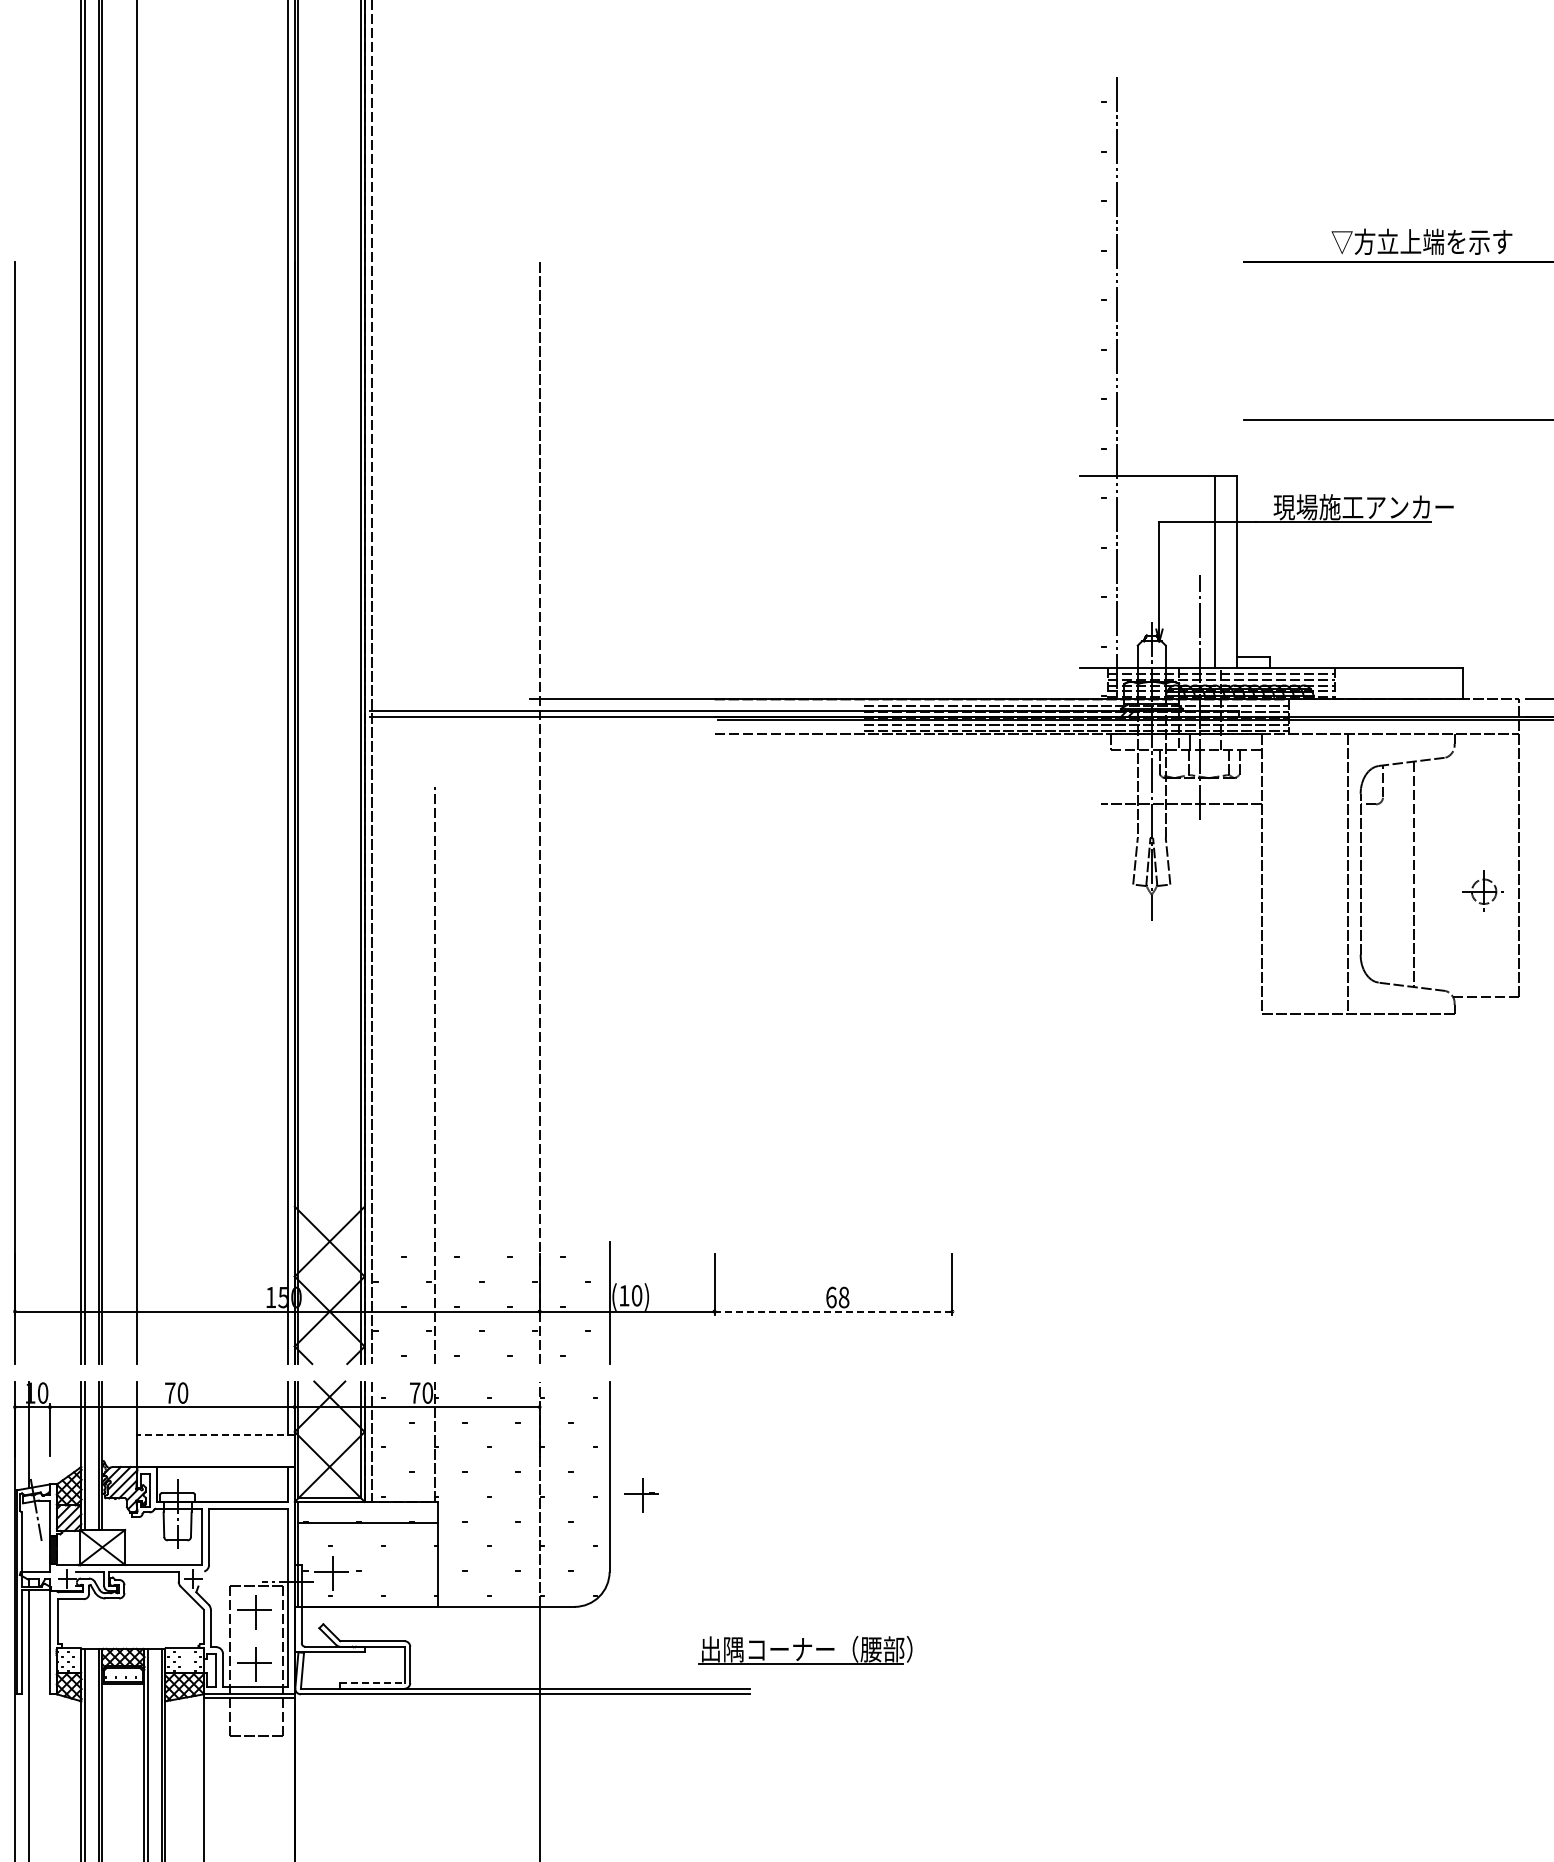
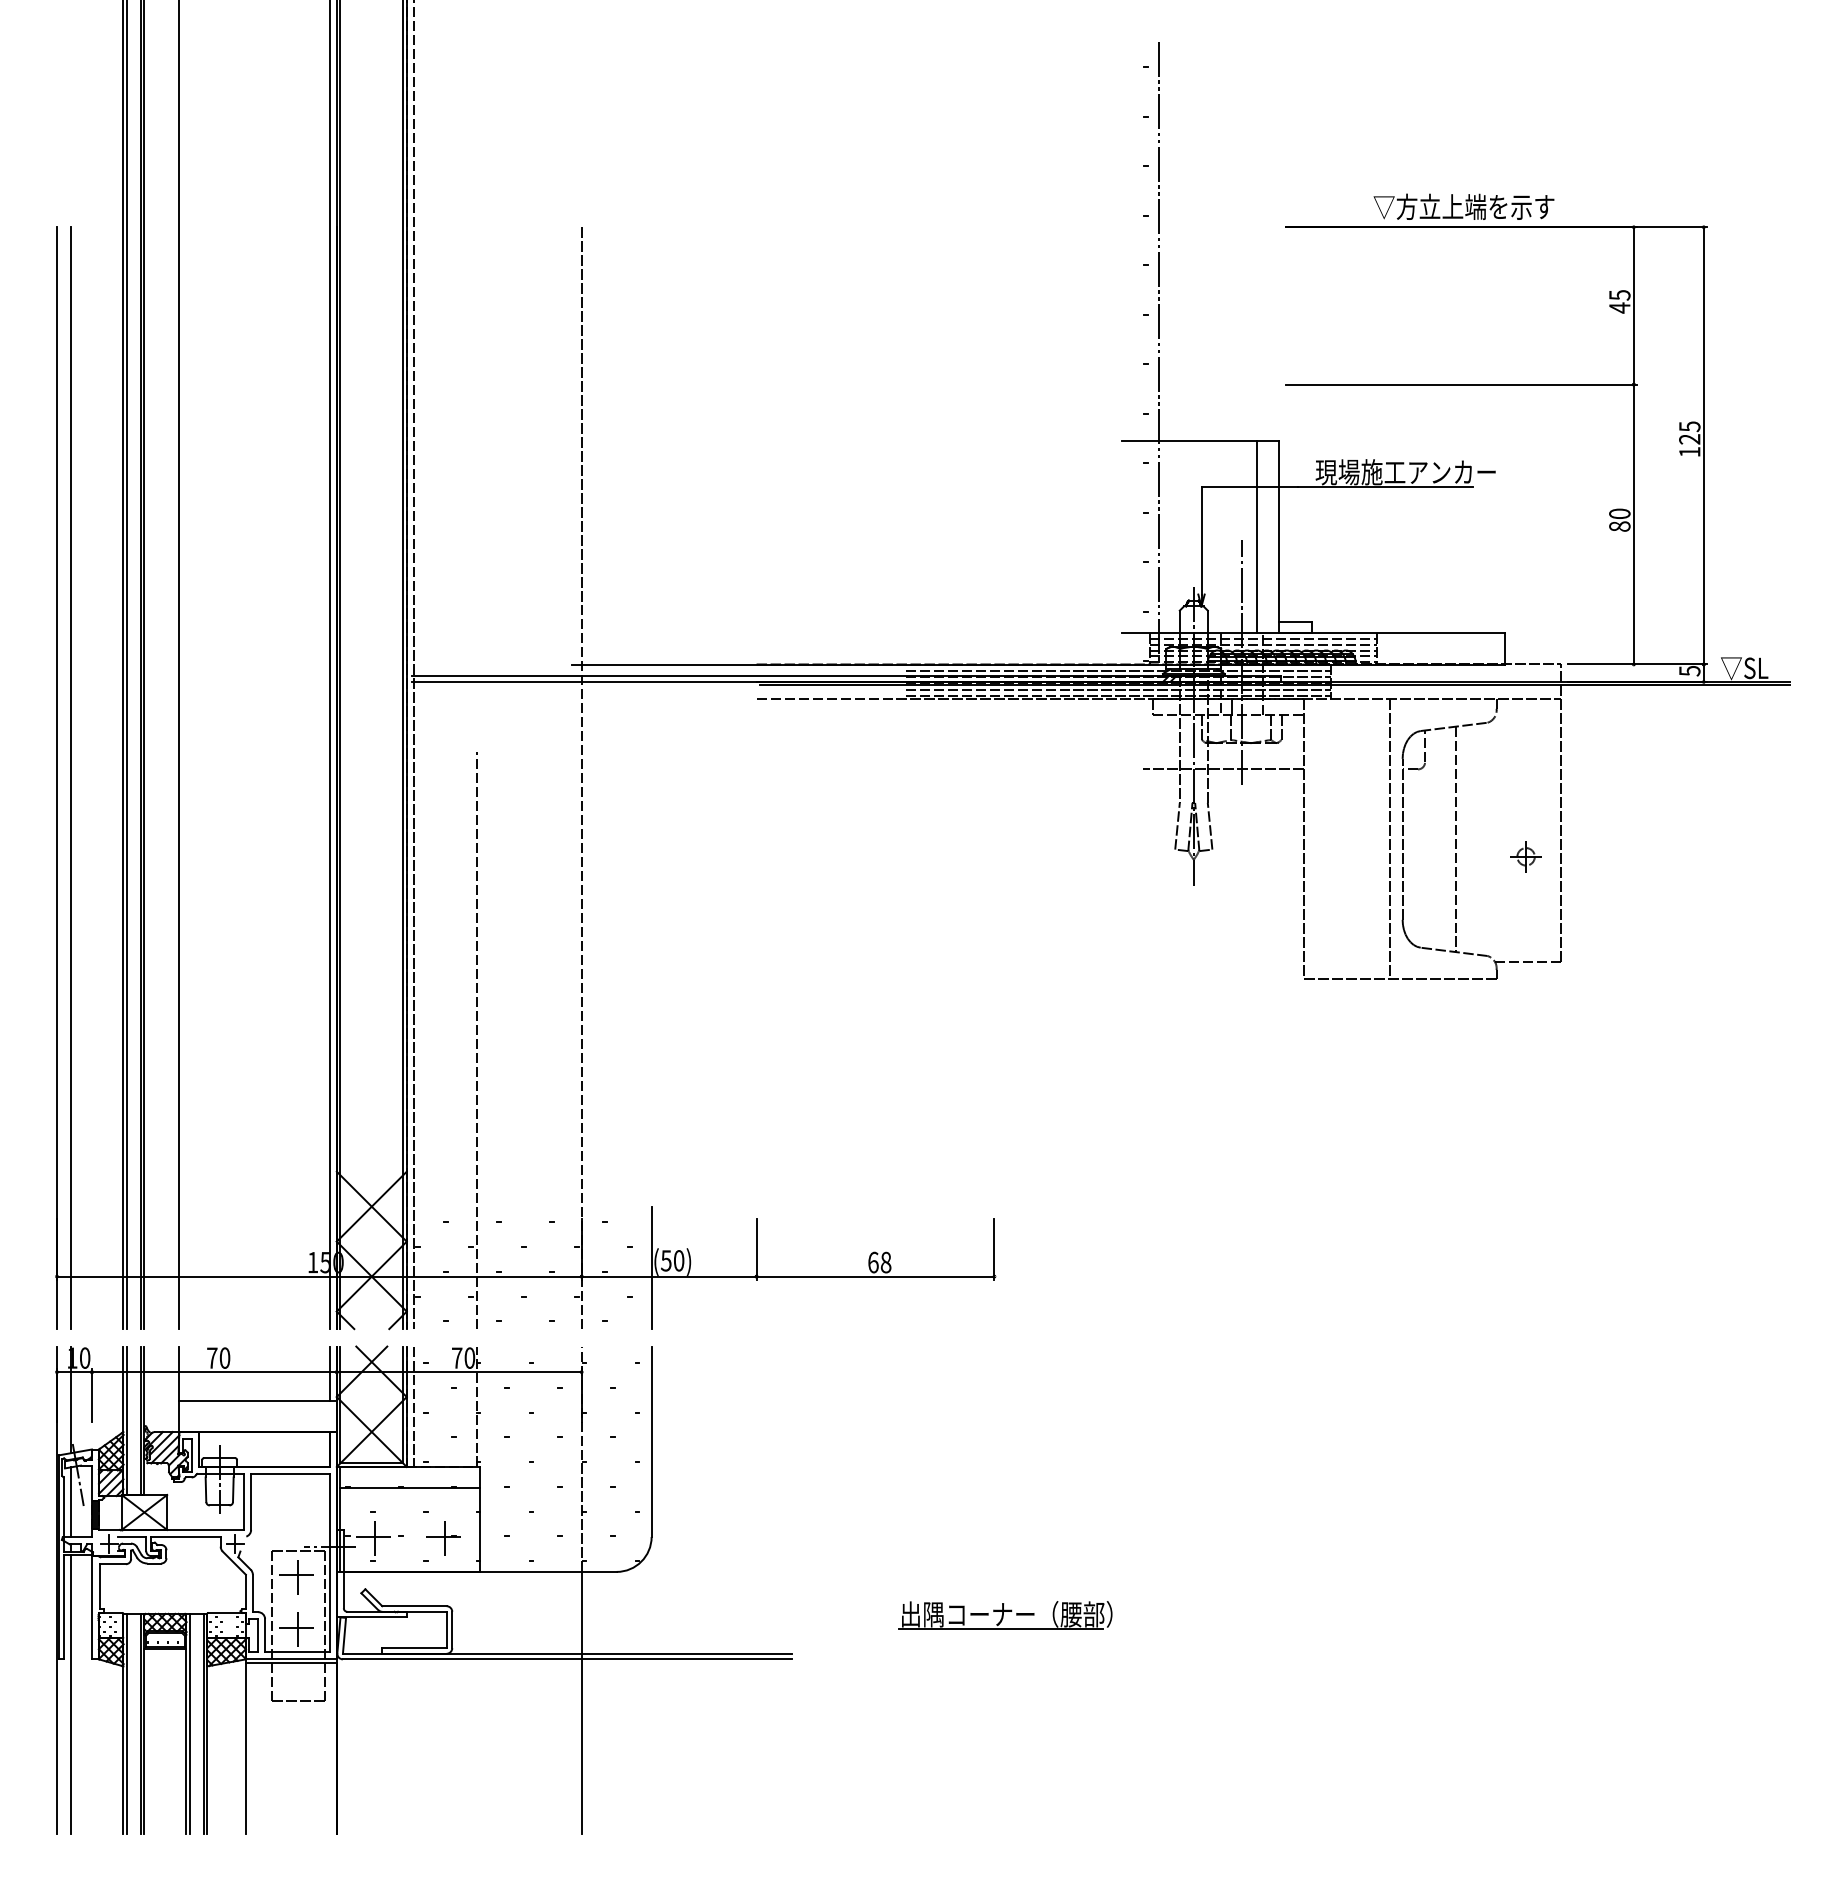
line: (28, 813) -> (70, 778), added
part: (1483, 891) -> (1525, 856), size x0.71
text: (624, 1295) -> (666, 1260), (10) -> (50)
line: (833, 1311) -> (875, 1276), dashed -> solid
line: (216, 1435) -> (258, 1400), dashed -> solid
part: (641, 1495) -> (443, 1538), moved
line: (28, 1537) -> (70, 1502), added
part: (805, 1650) -> (1005, 1615), moved
line: (372, 1683) -> (414, 1648), dashed -> solid

